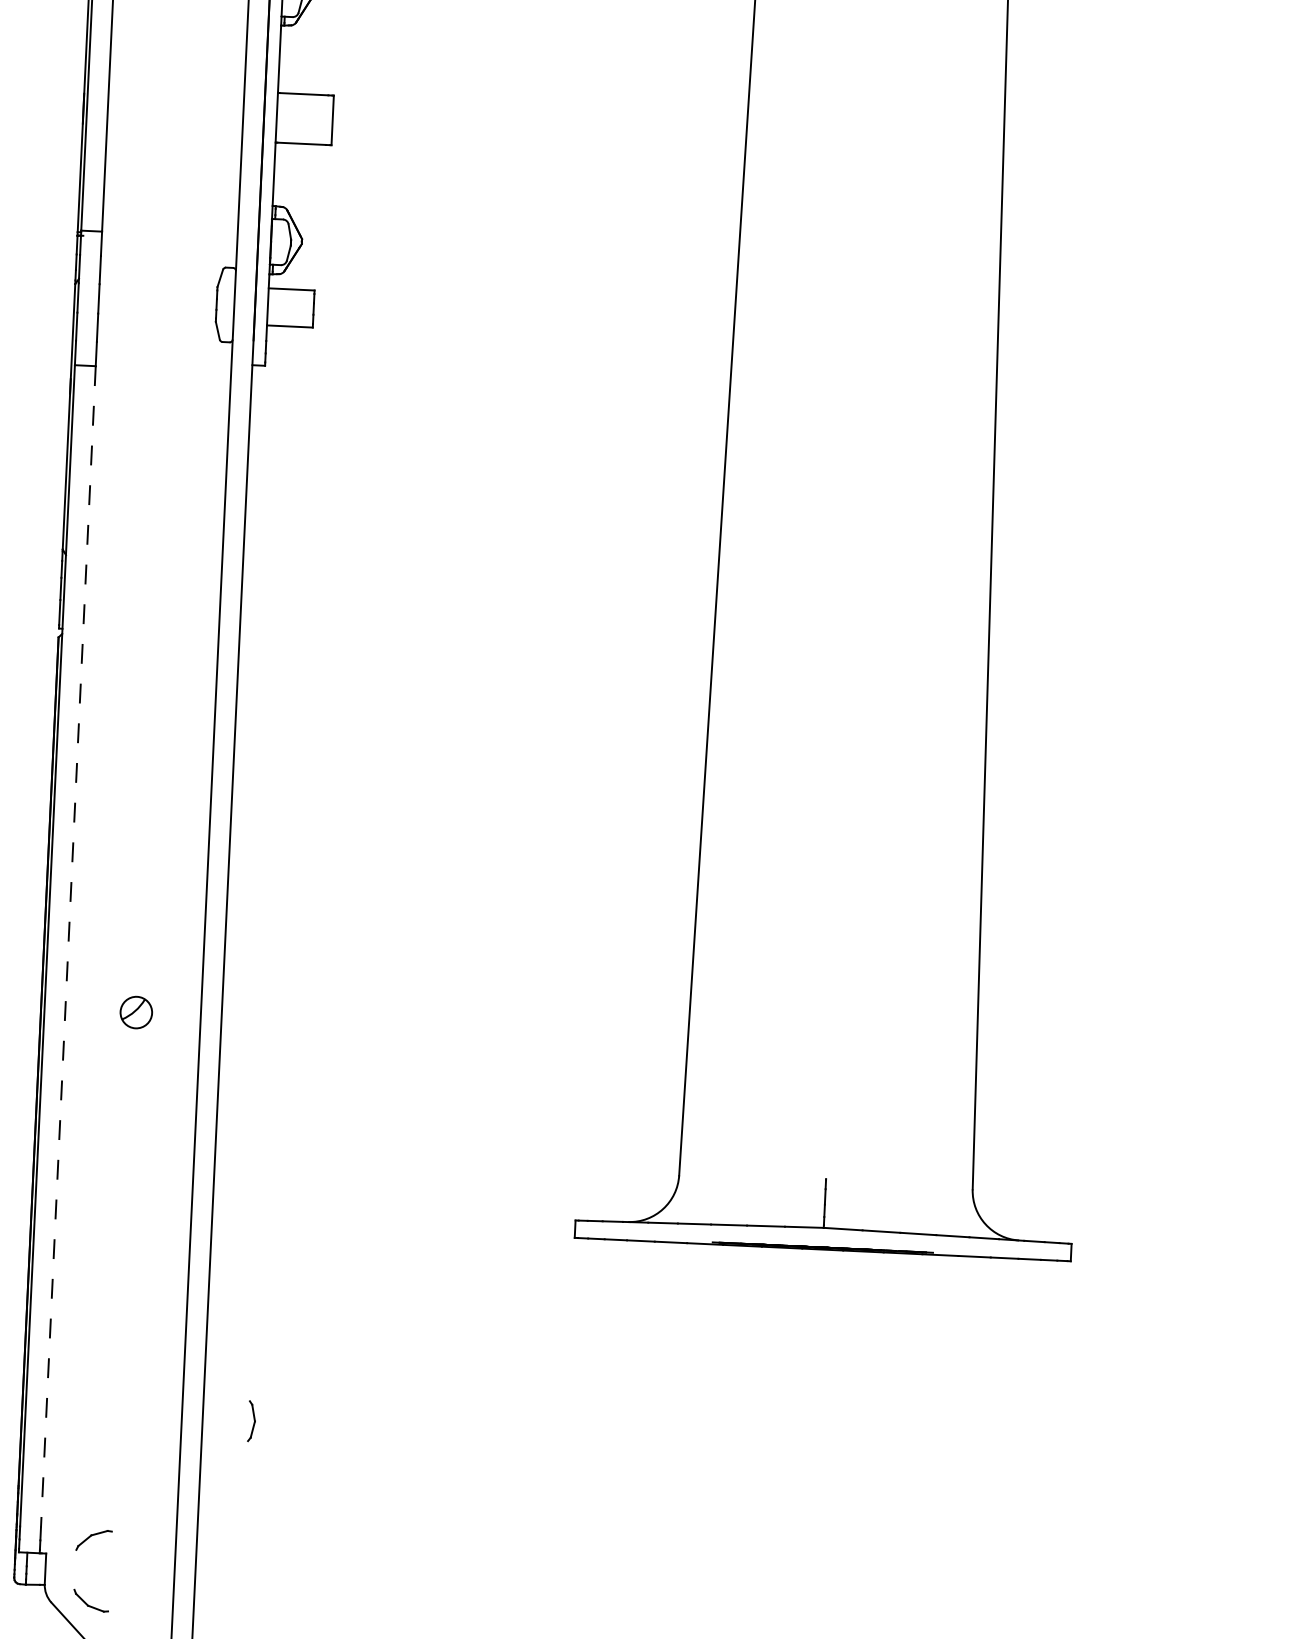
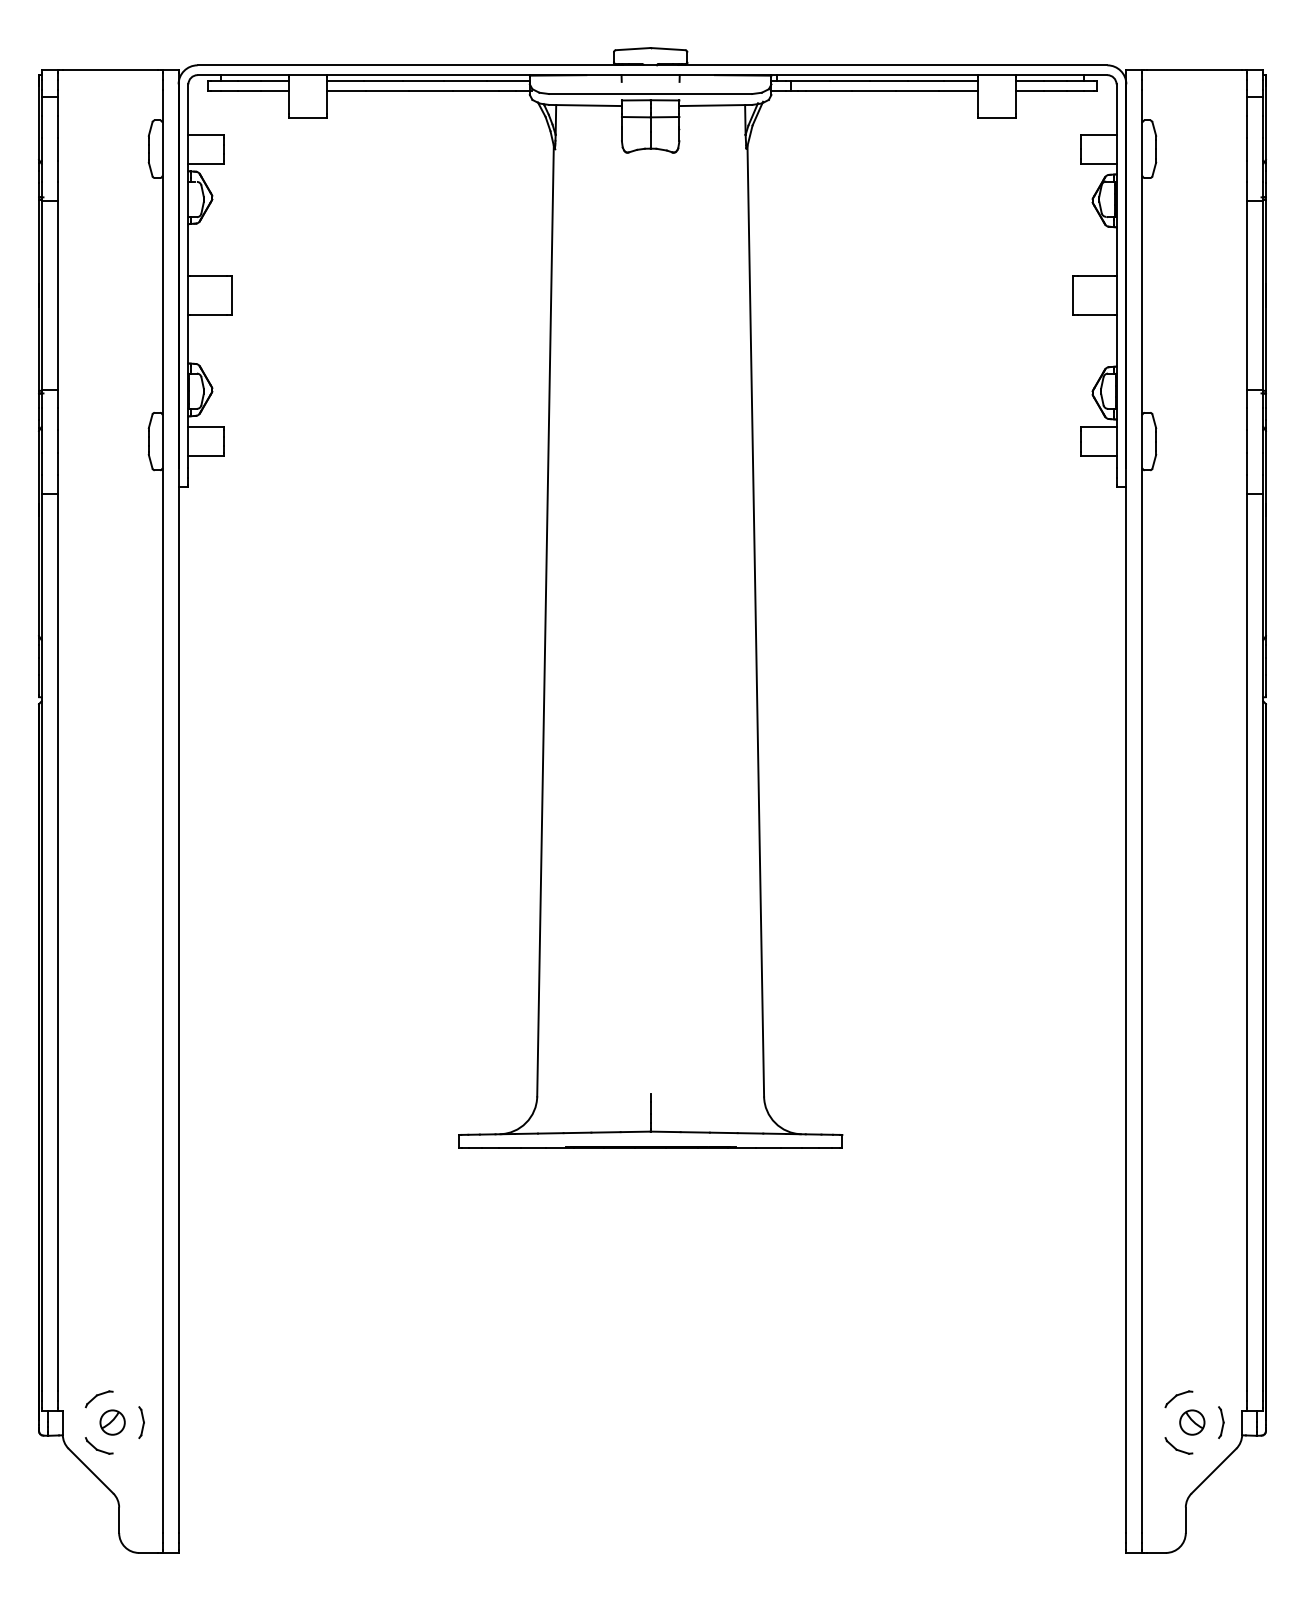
line: (67, 947) -> (57, 942), dashed -> solid
part: (136, 1012) -> (112, 1422), moved
part: (251, 1421) -> (141, 1422), moved

